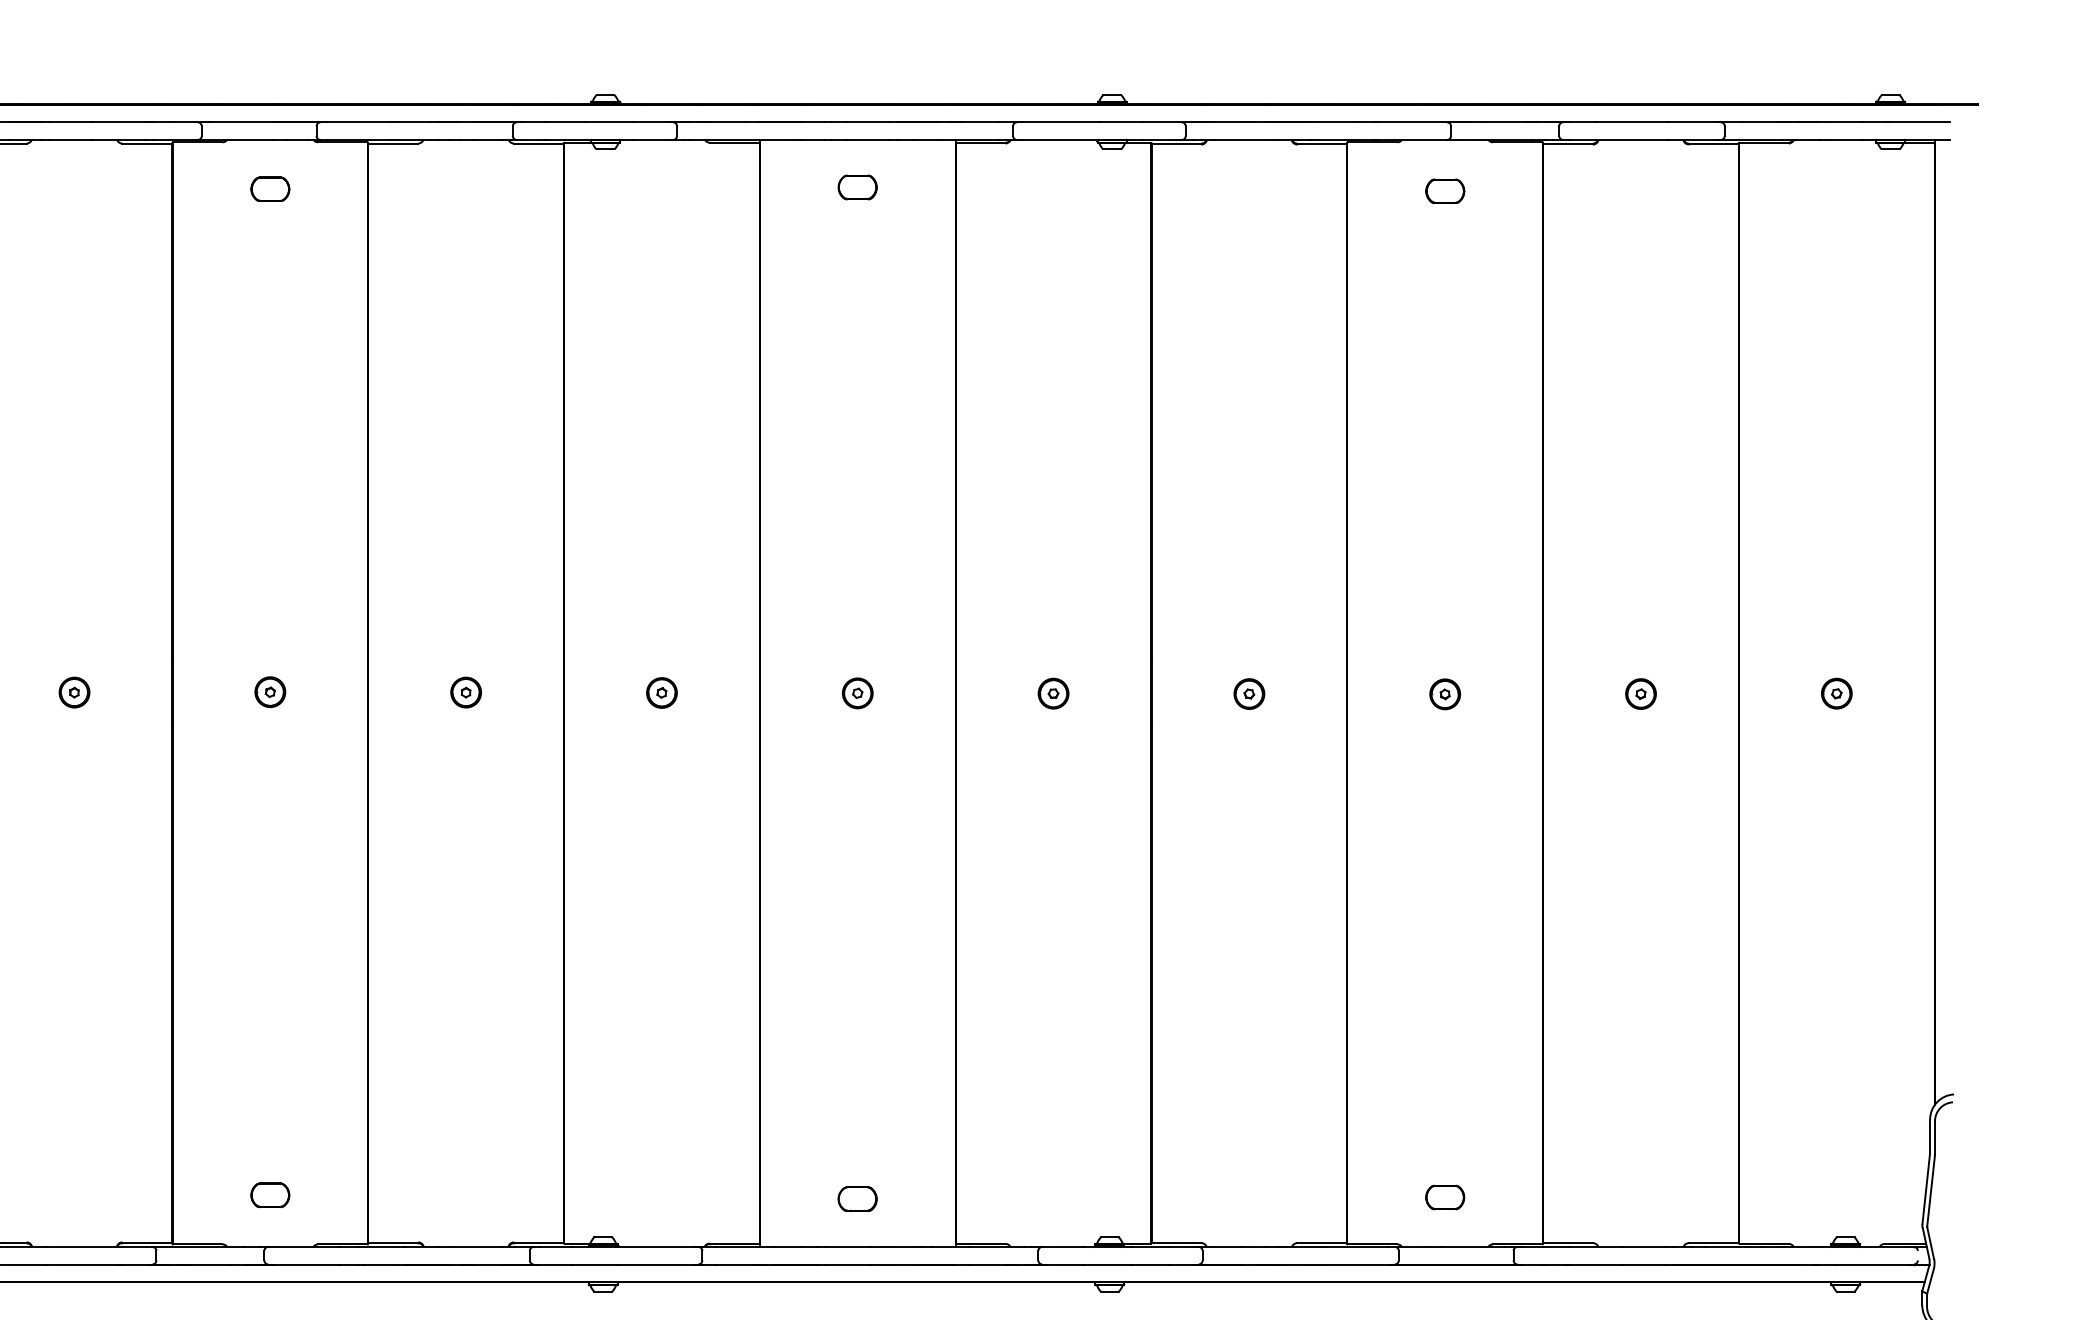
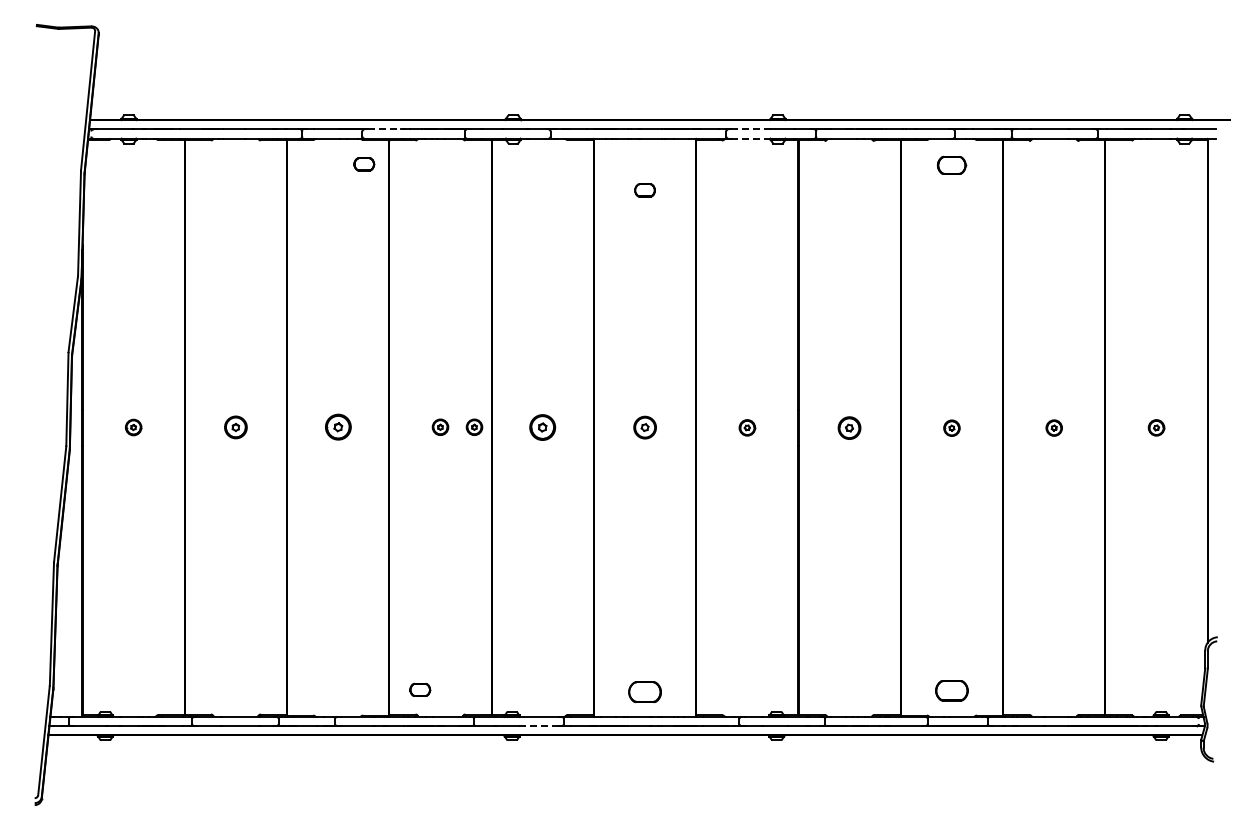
line: (360, 122) -> (385, 129), solid -> dashed
line: (1061, 122) -> (751, 129), solid -> dashed
line: (1061, 139) -> (751, 138), solid -> dashed
part: (856, 187) -> (644, 190), moved
part: (270, 189) -> (364, 164), moved
part: (1446, 191) -> (952, 165), size x1.4
part: (73, 691) -> (235, 426), size x1.4
part: (268, 691) -> (337, 426), size x1.6
part: (531, 691) -> (474, 426), added
part: (661, 692) -> (542, 427), size x1.6
part: (856, 692) -> (644, 427), size x1.4
part: (1249, 692) -> (849, 427), size x1.4
part: (270, 1194) -> (420, 689), moved
part: (856, 1198) -> (644, 691), size x1.6
part: (1444, 1198) -> (951, 691), size x1.6
line: (653, 1265) -> (538, 726), solid -> dashed

